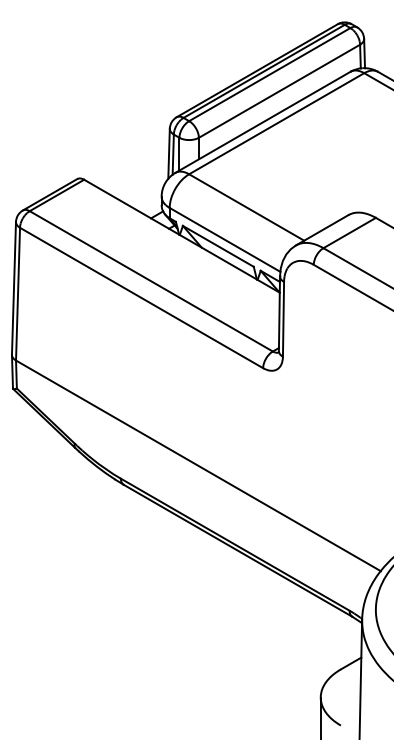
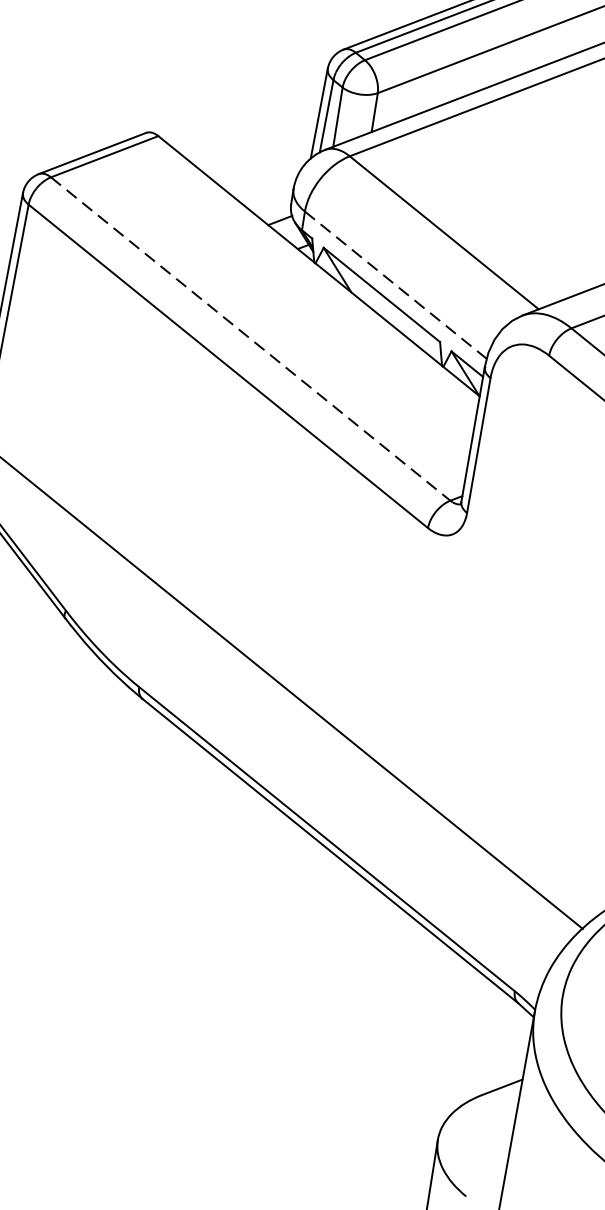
line: (225, 239) -> (396, 284), solid -> dashed
line: (151, 281) -> (250, 339), solid -> dashed

